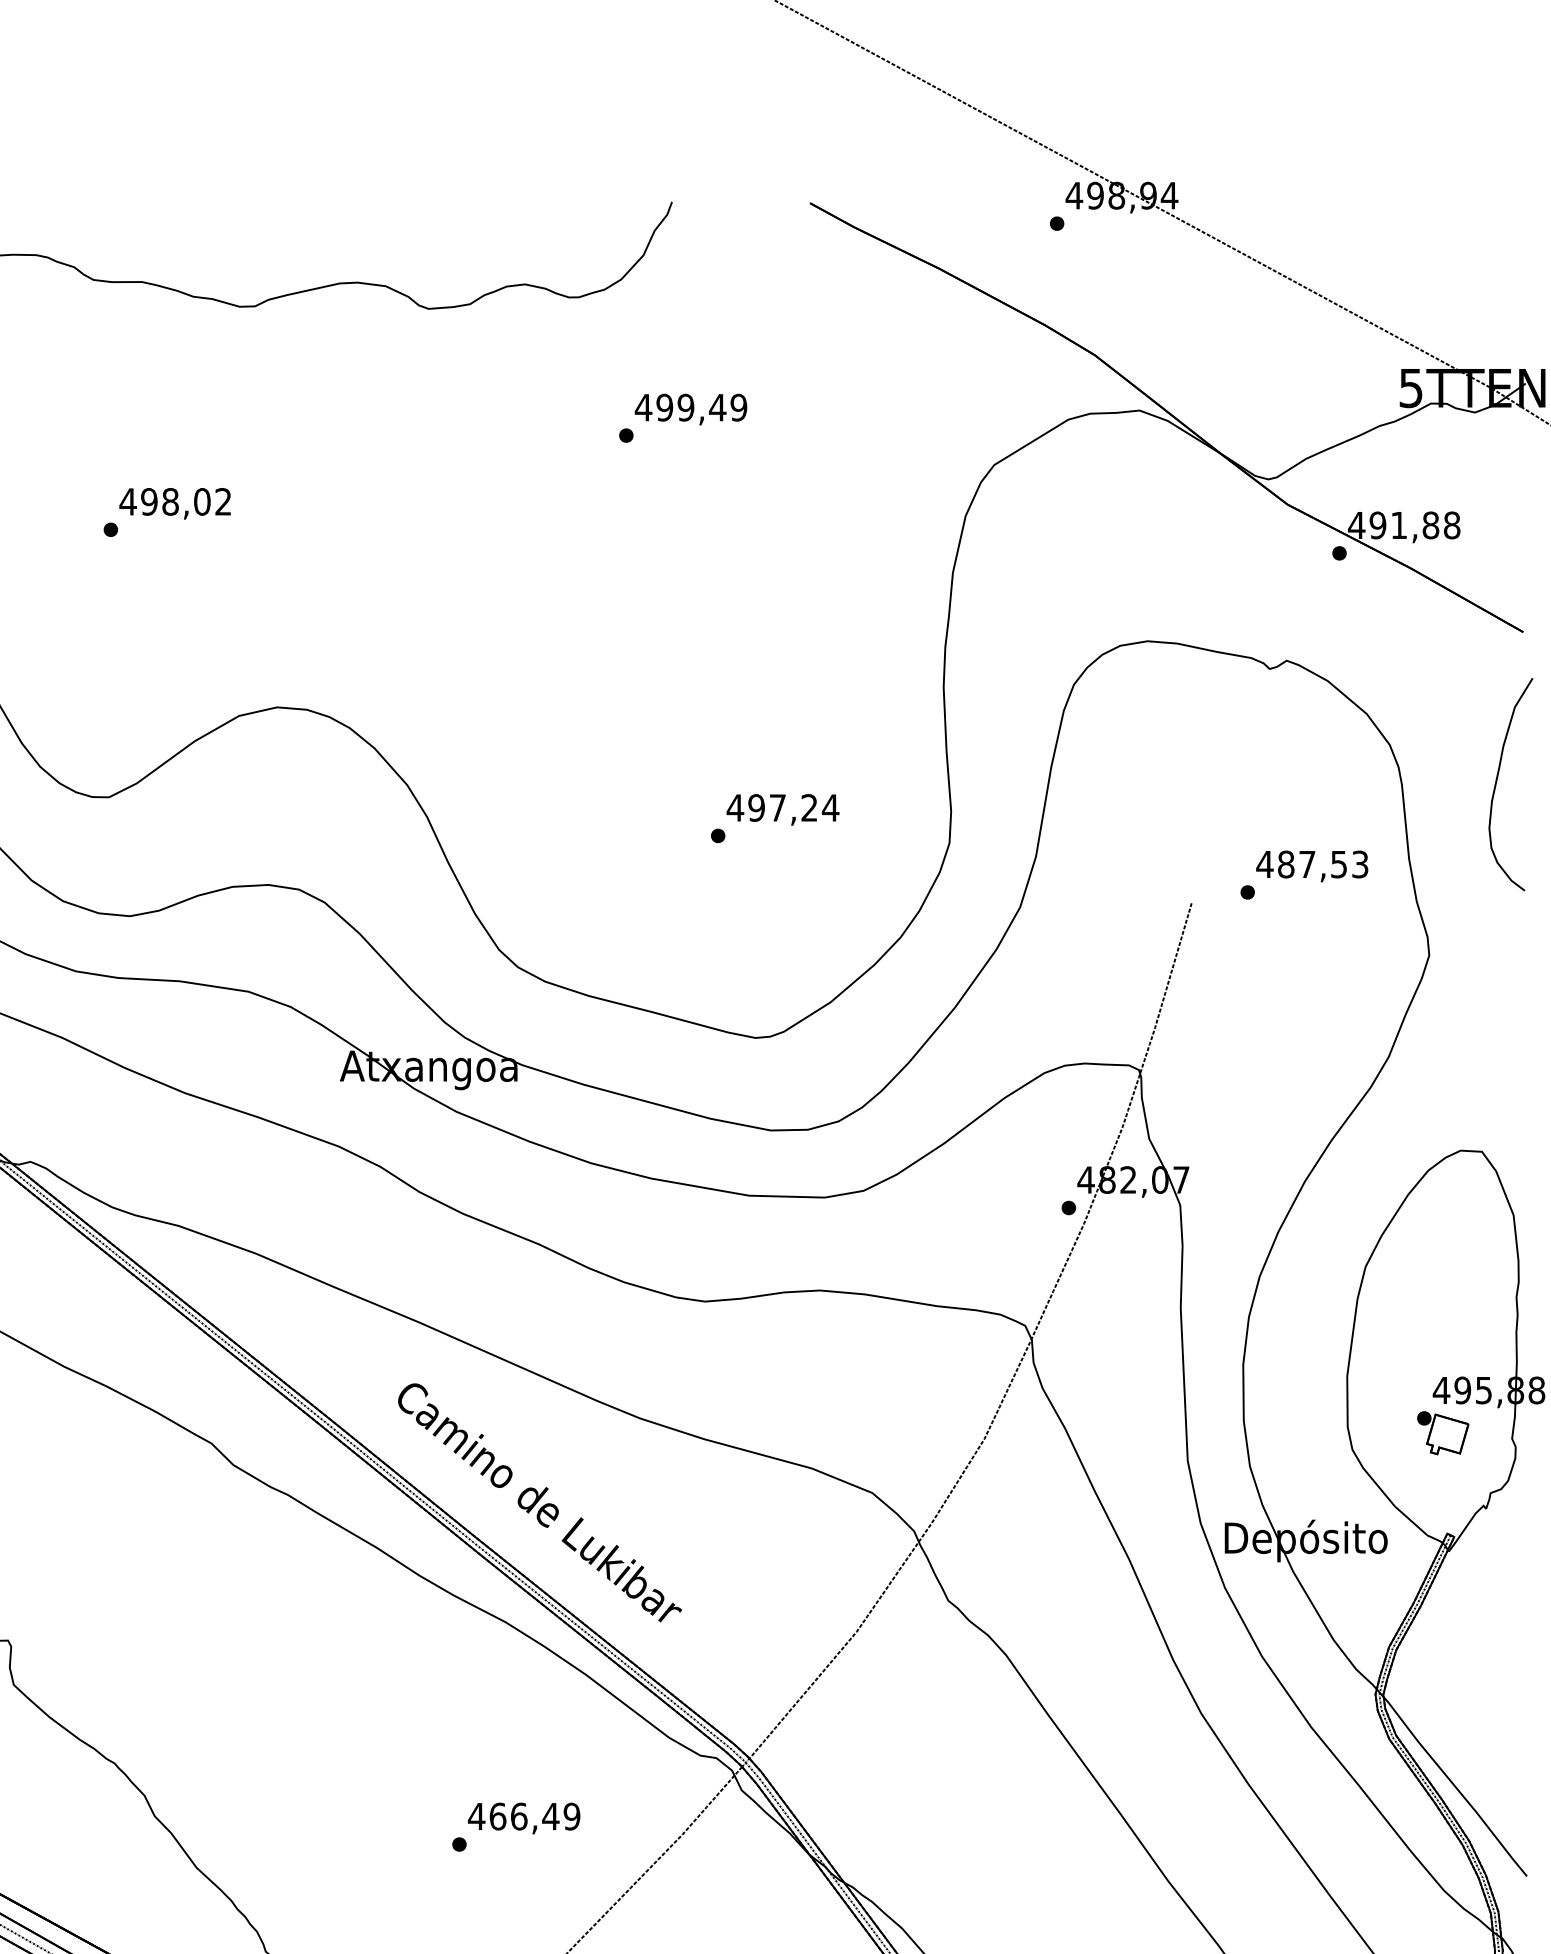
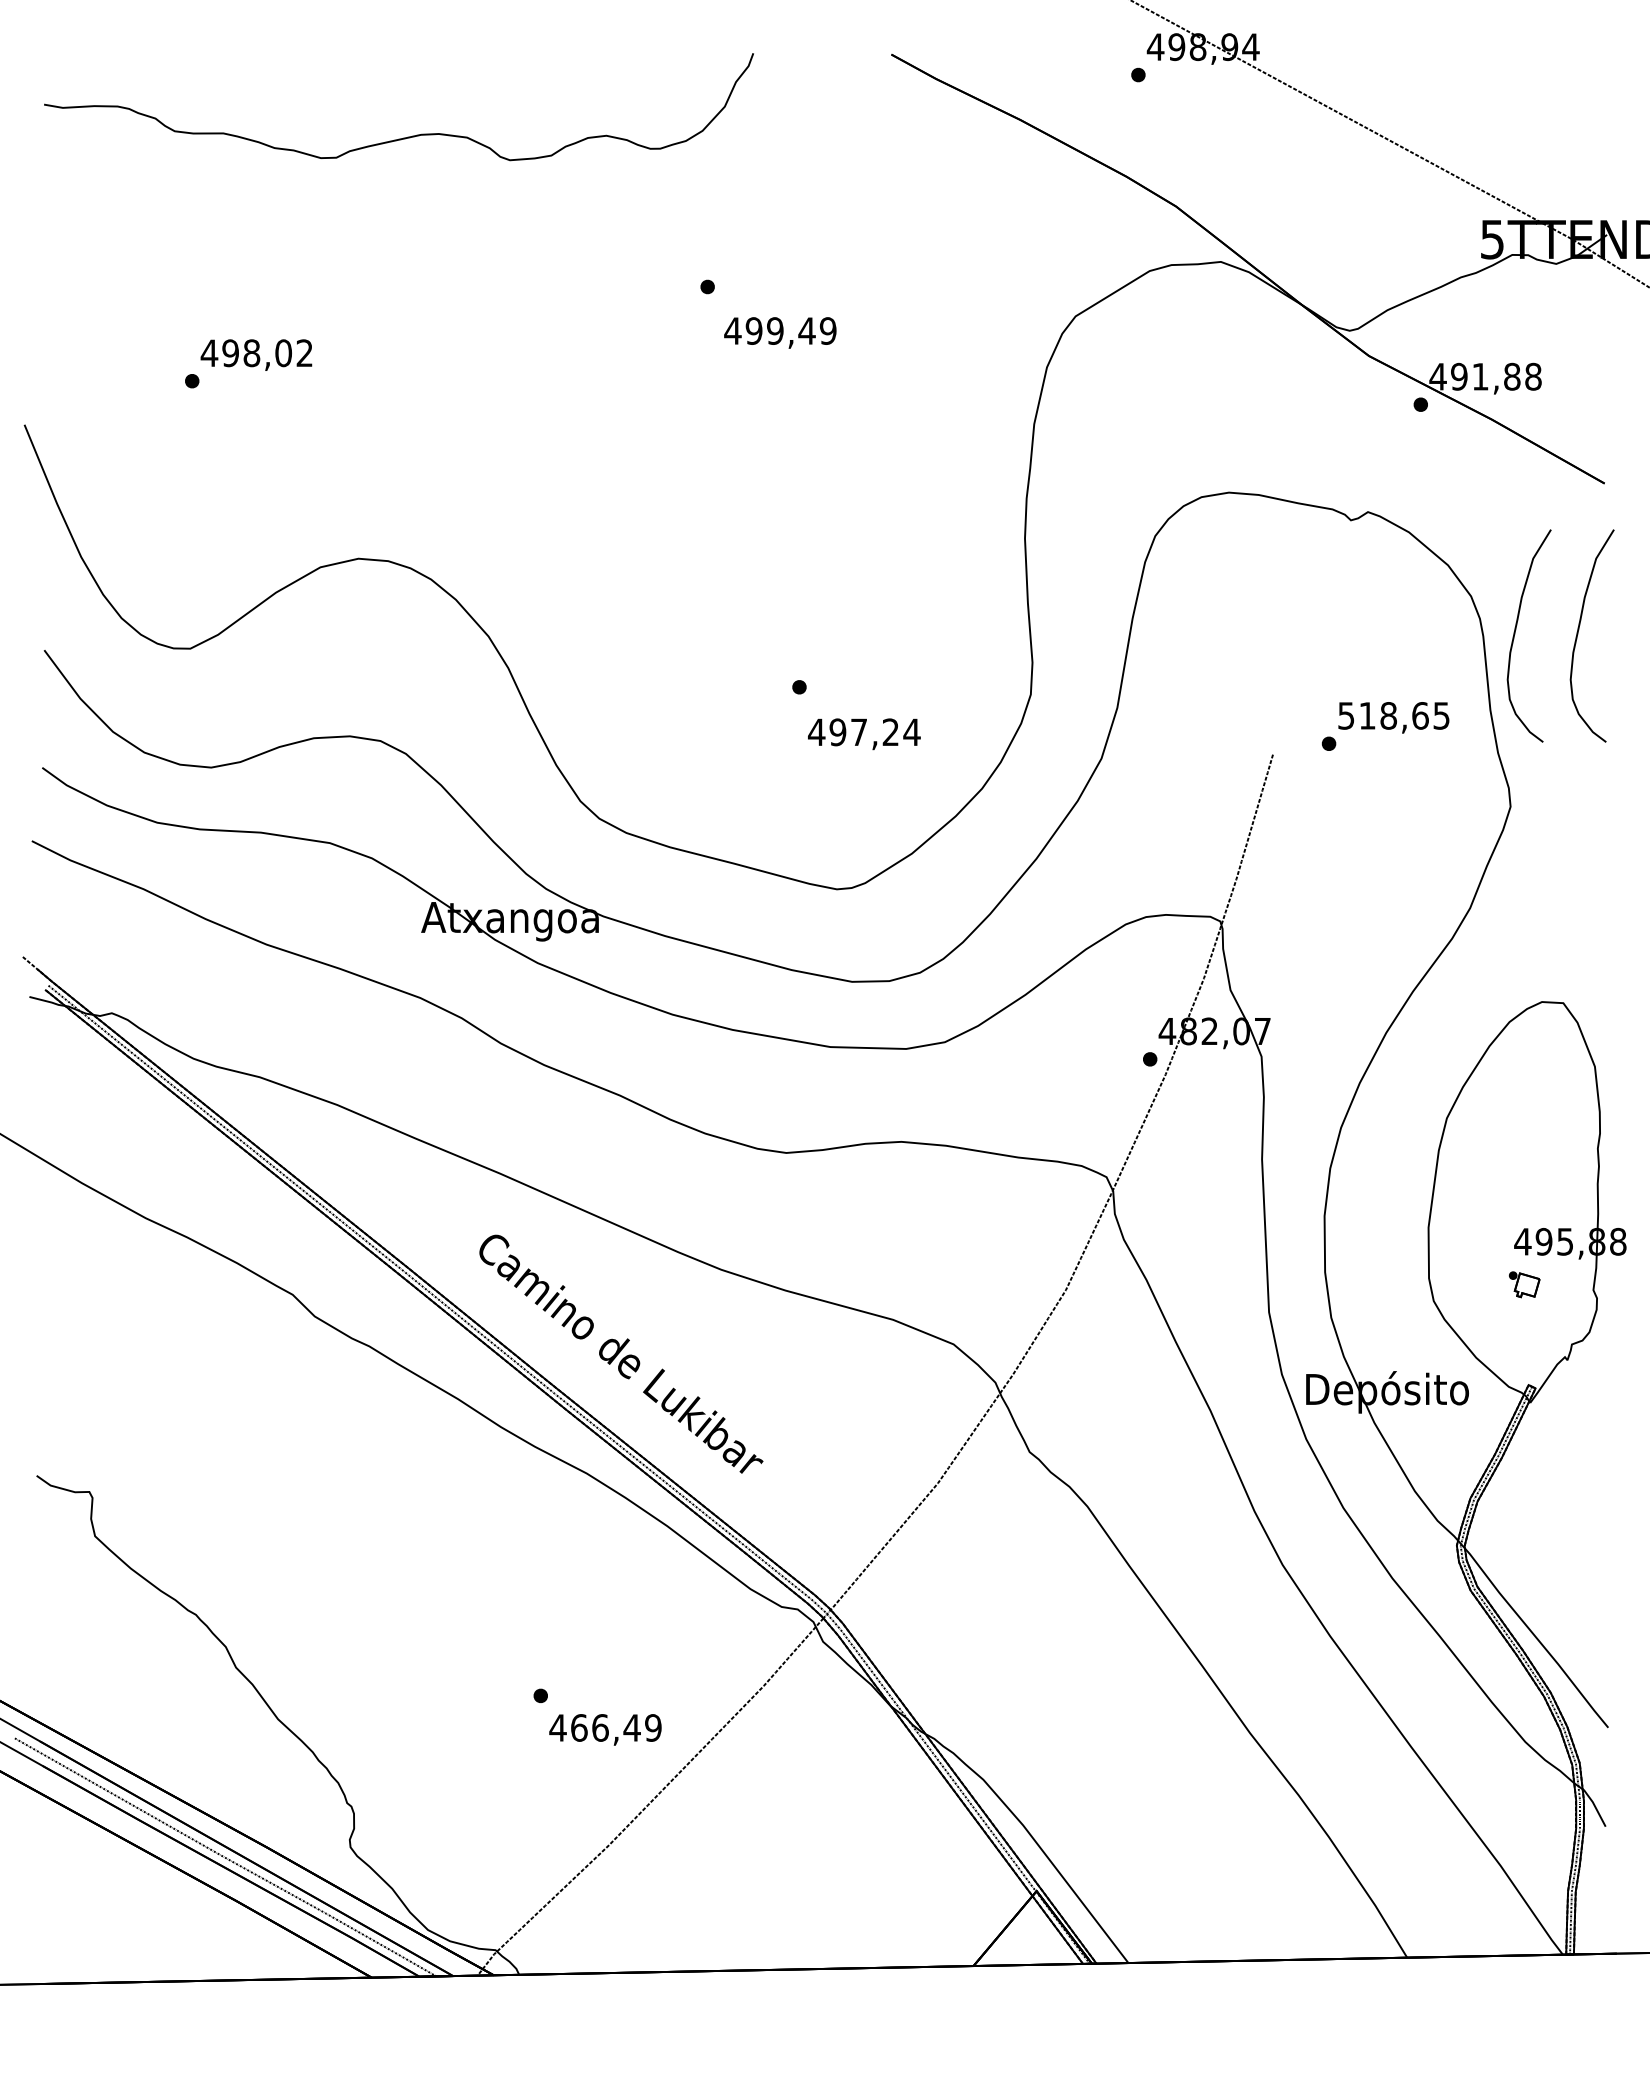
text: (691, 409) -> (780, 332), moved
curve: (1434, 783) -> (1515, 634), added
text: (783, 810) -> (864, 734), moved
text: (1312, 864) -> (1393, 715), 487,53 -> 518,65
part: (1443, 1433) -> (1524, 1284), size x0.6
text: (524, 1818) -> (605, 1729), moved

